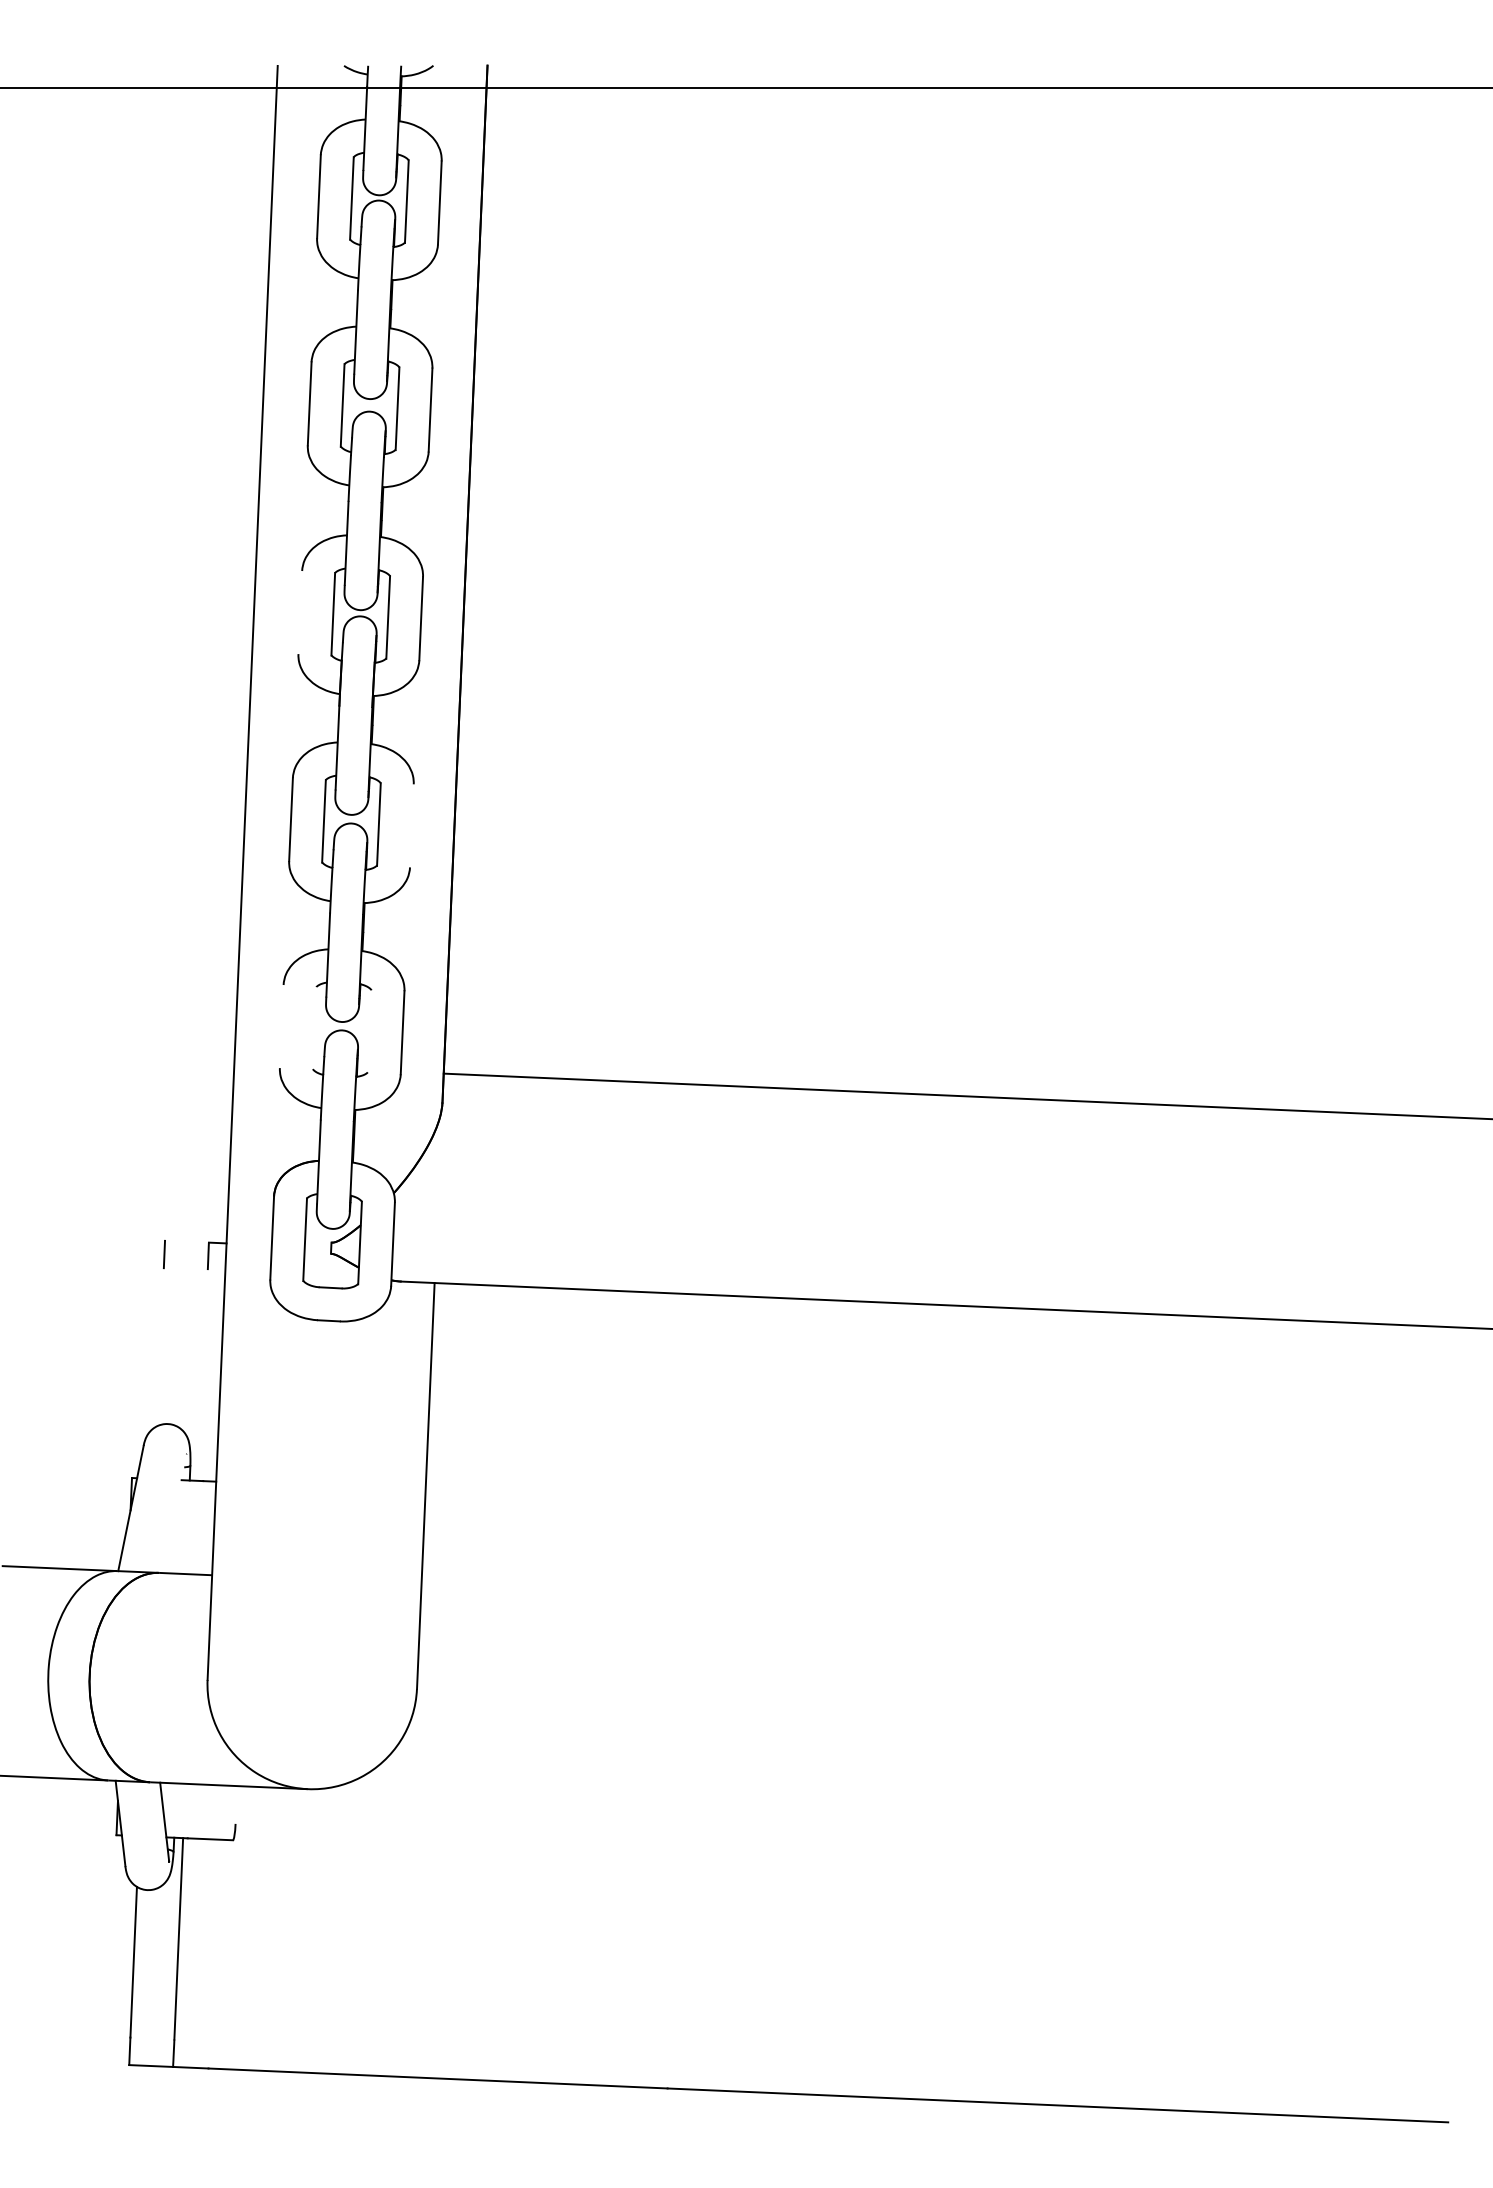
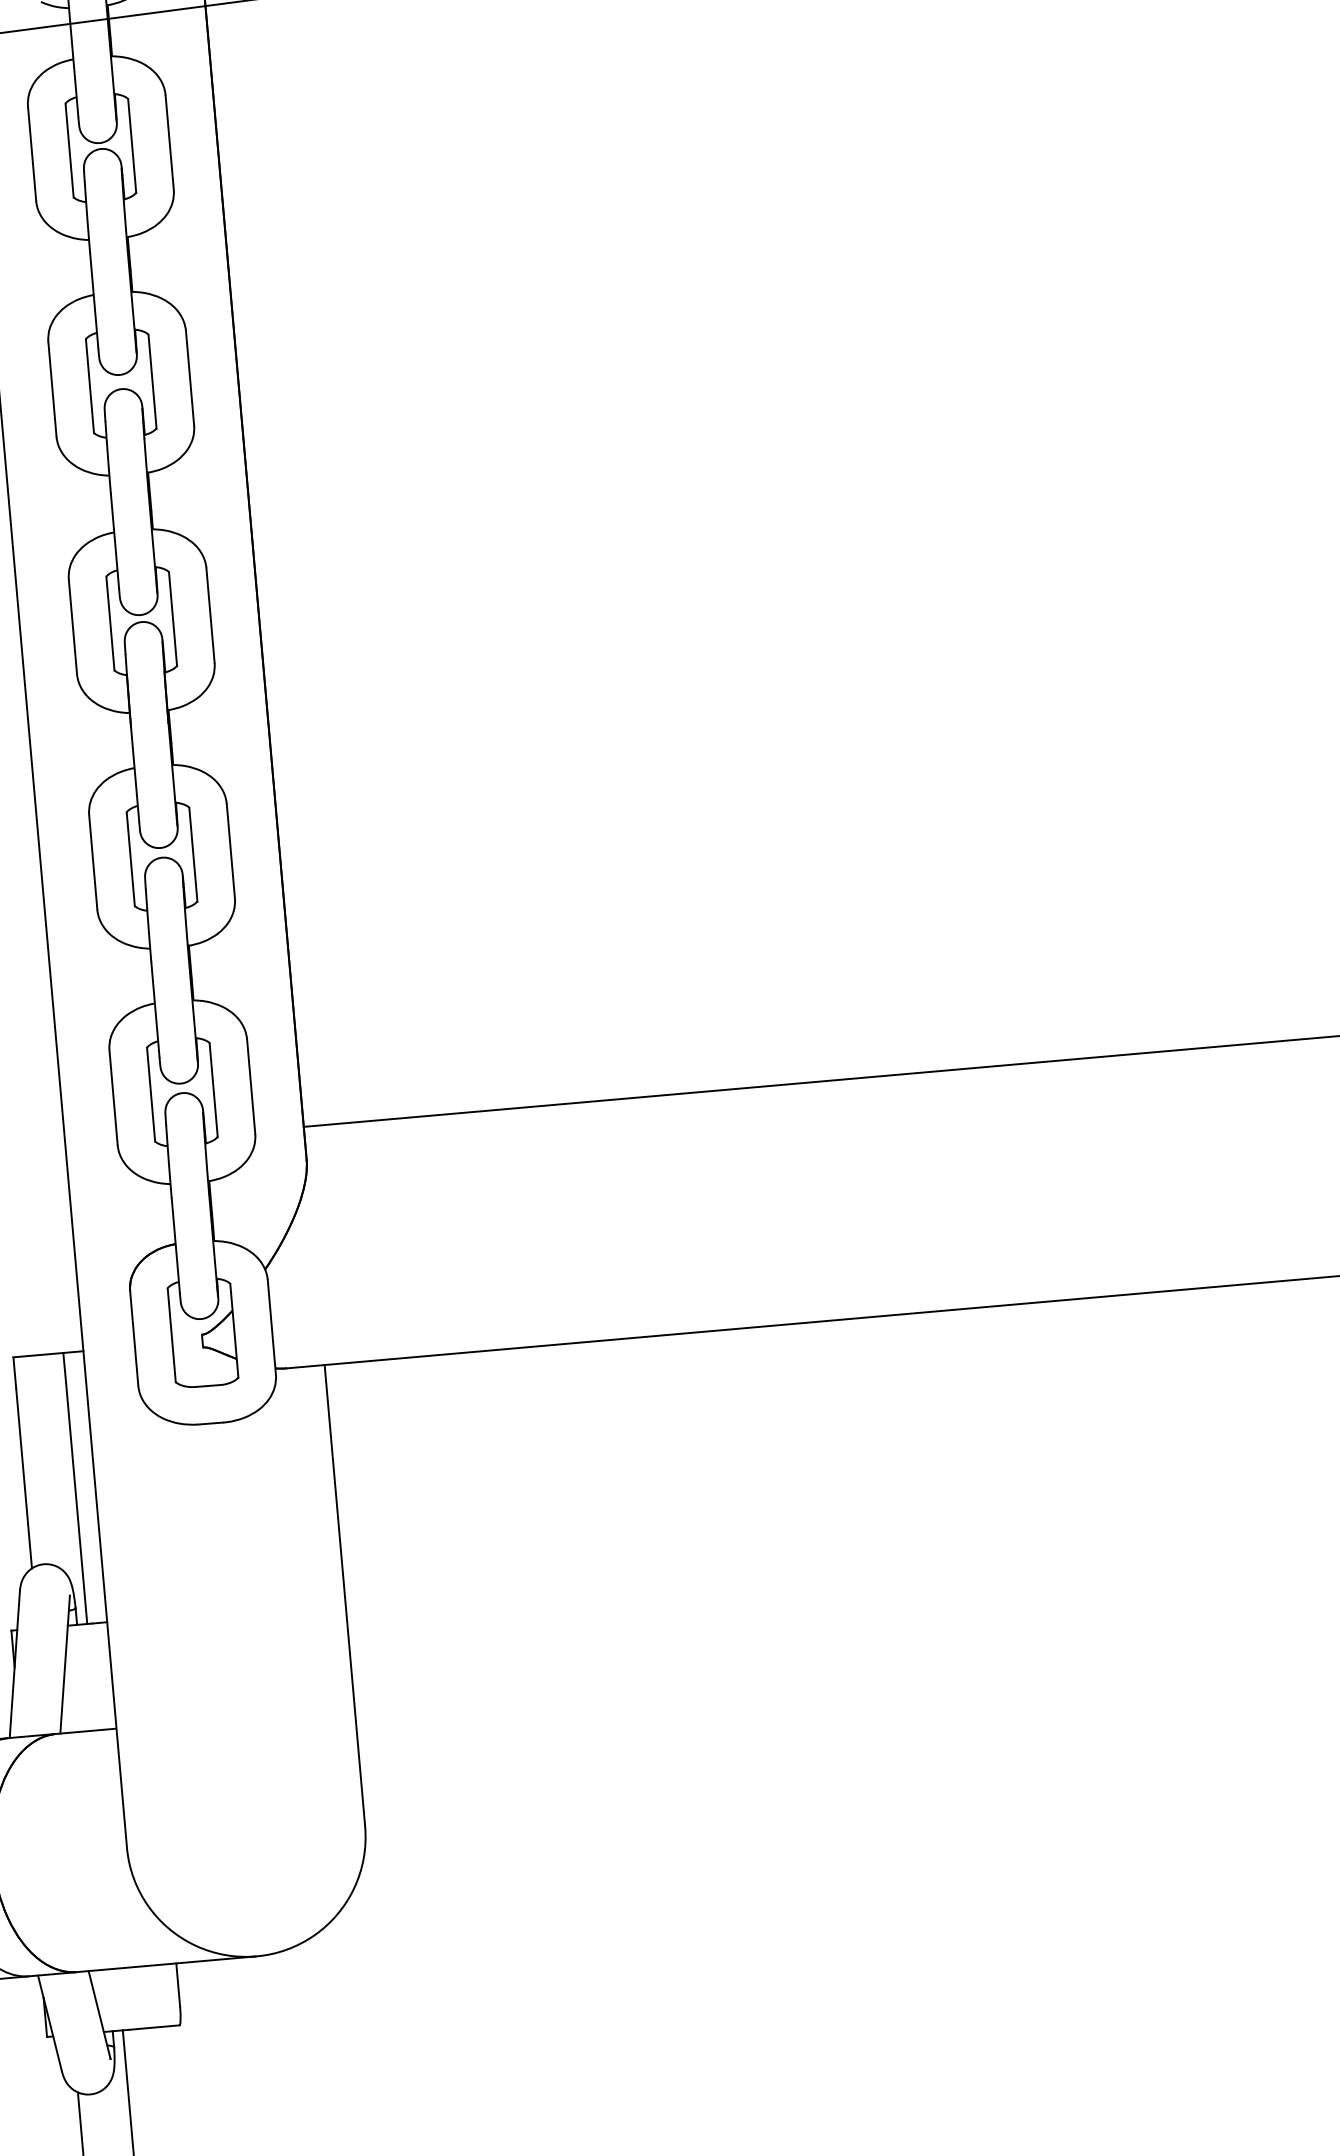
line: (300, 612) -> (73, 626), added
line: (411, 825) -> (230, 851), added
line: (281, 1026) -> (113, 1097), added
line: (314, 1027) -> (150, 1093), added
line: (369, 1031) -> (213, 1090), added
line: (186, 1241) -> (37, 1355), added
line: (159, 1347) -> (23, 1478), added
line: (202, 1375) -> (75, 1504), added
line: (174, 1513) -> (64, 1664), added
line: (236, 1804) -> (178, 1984), added

